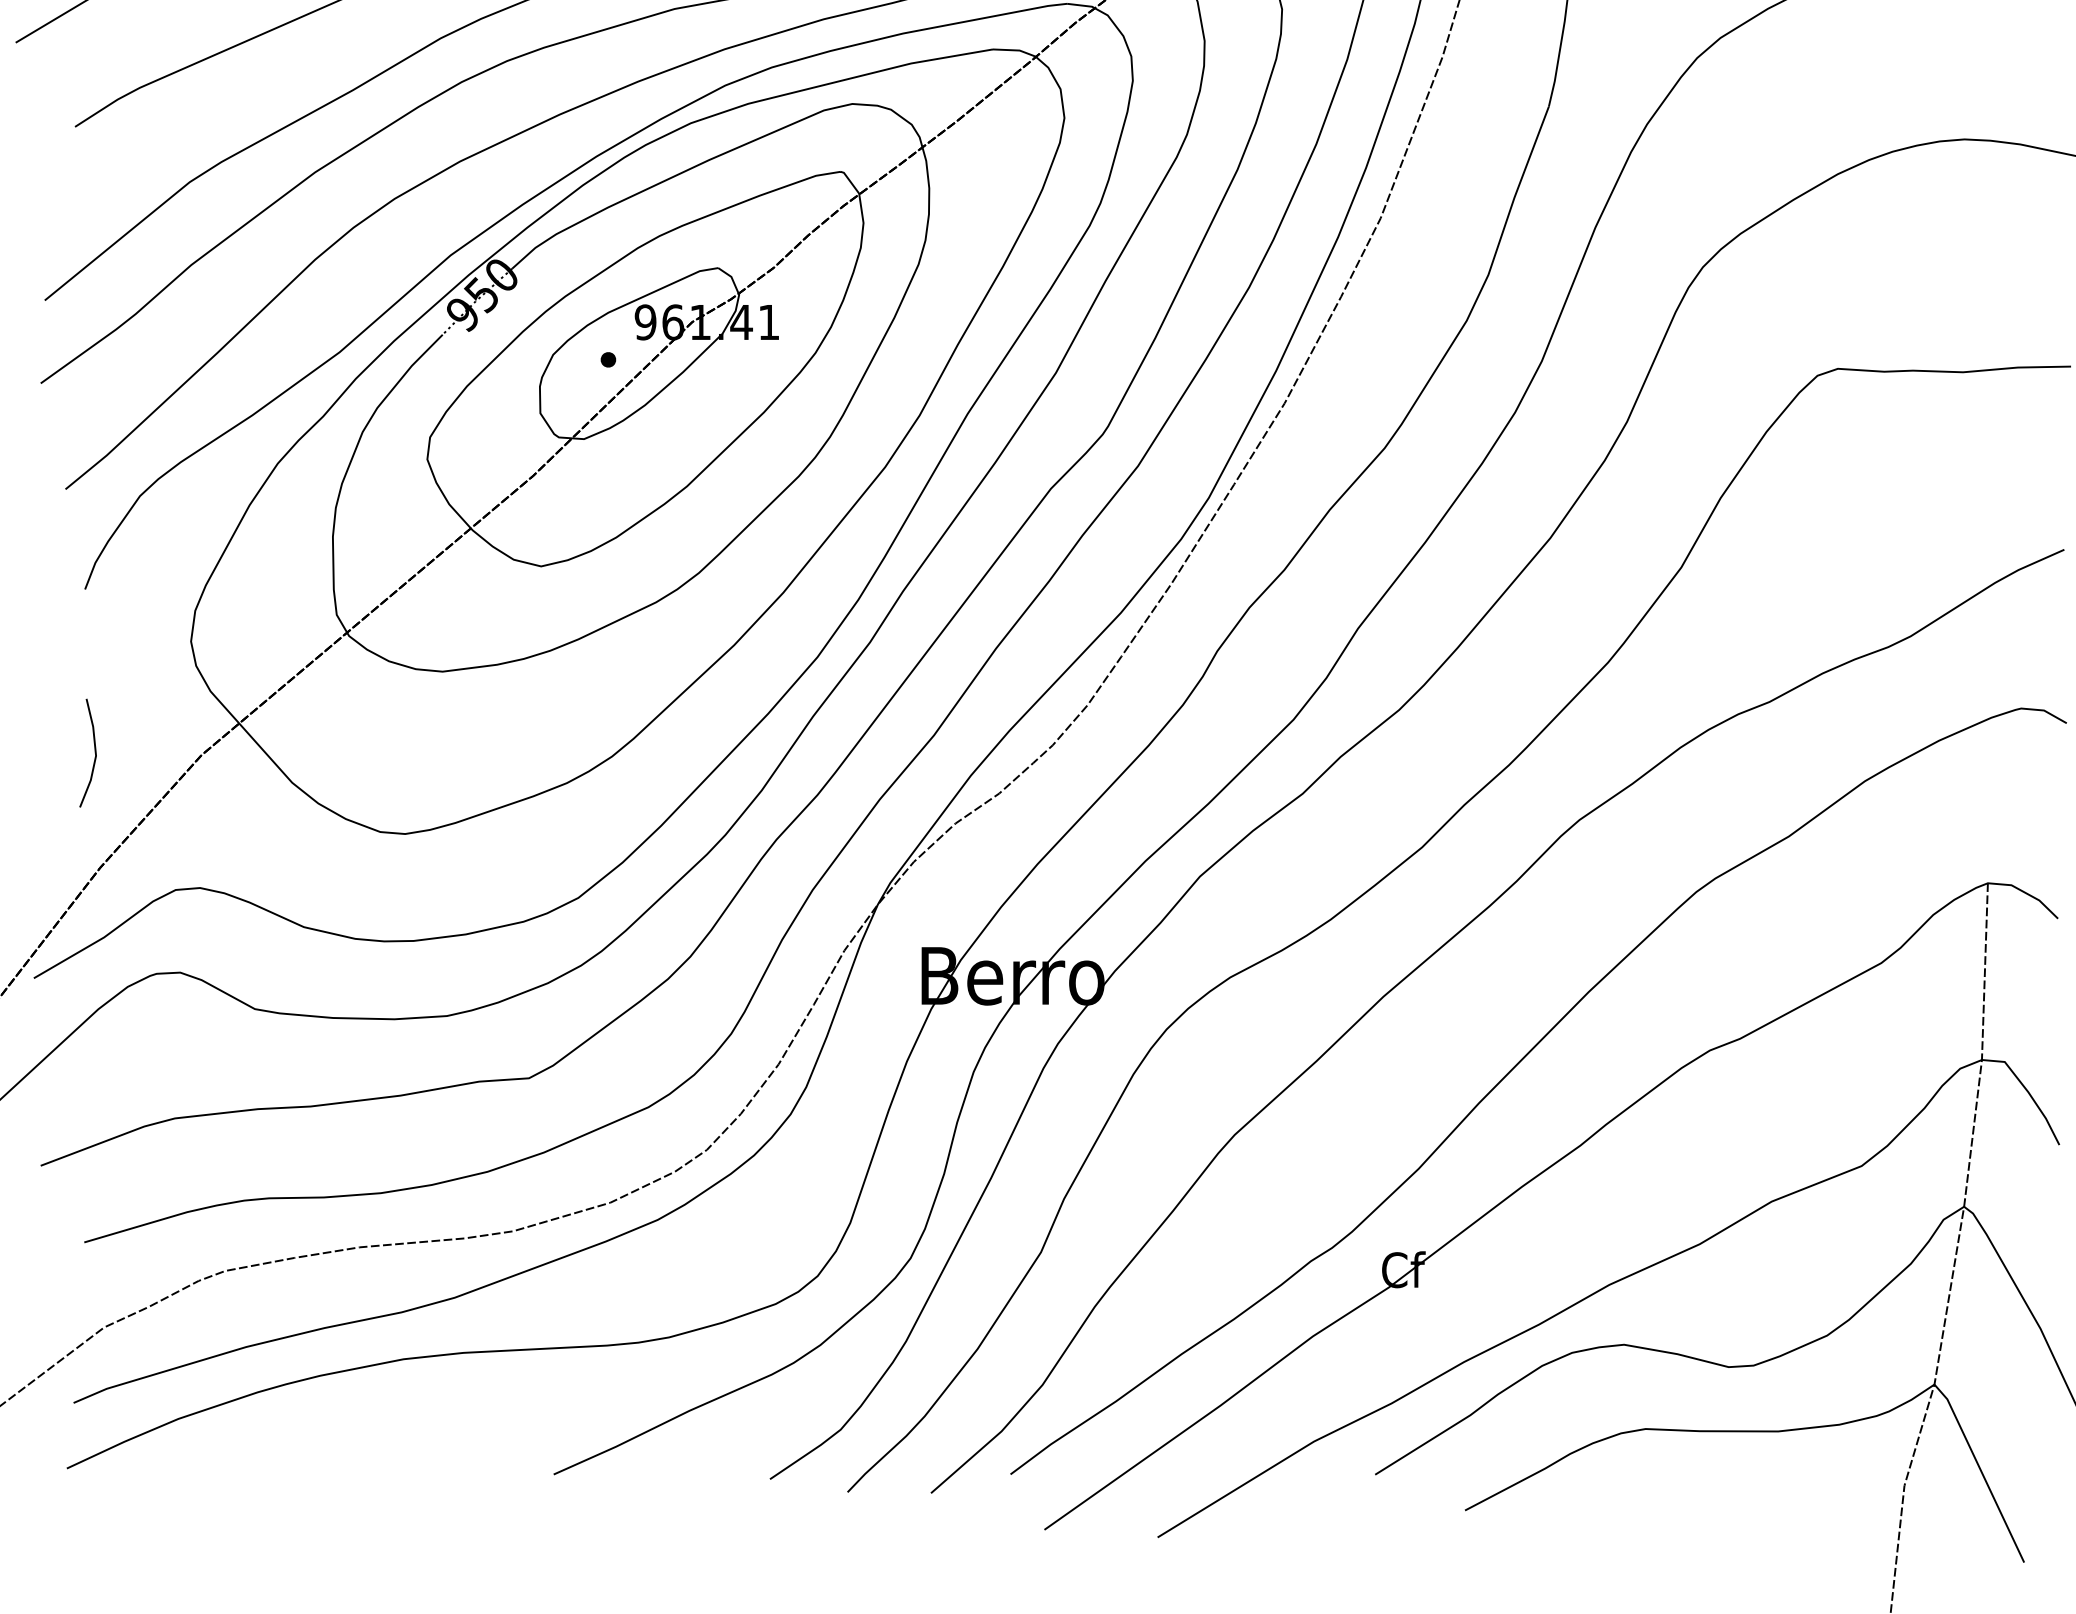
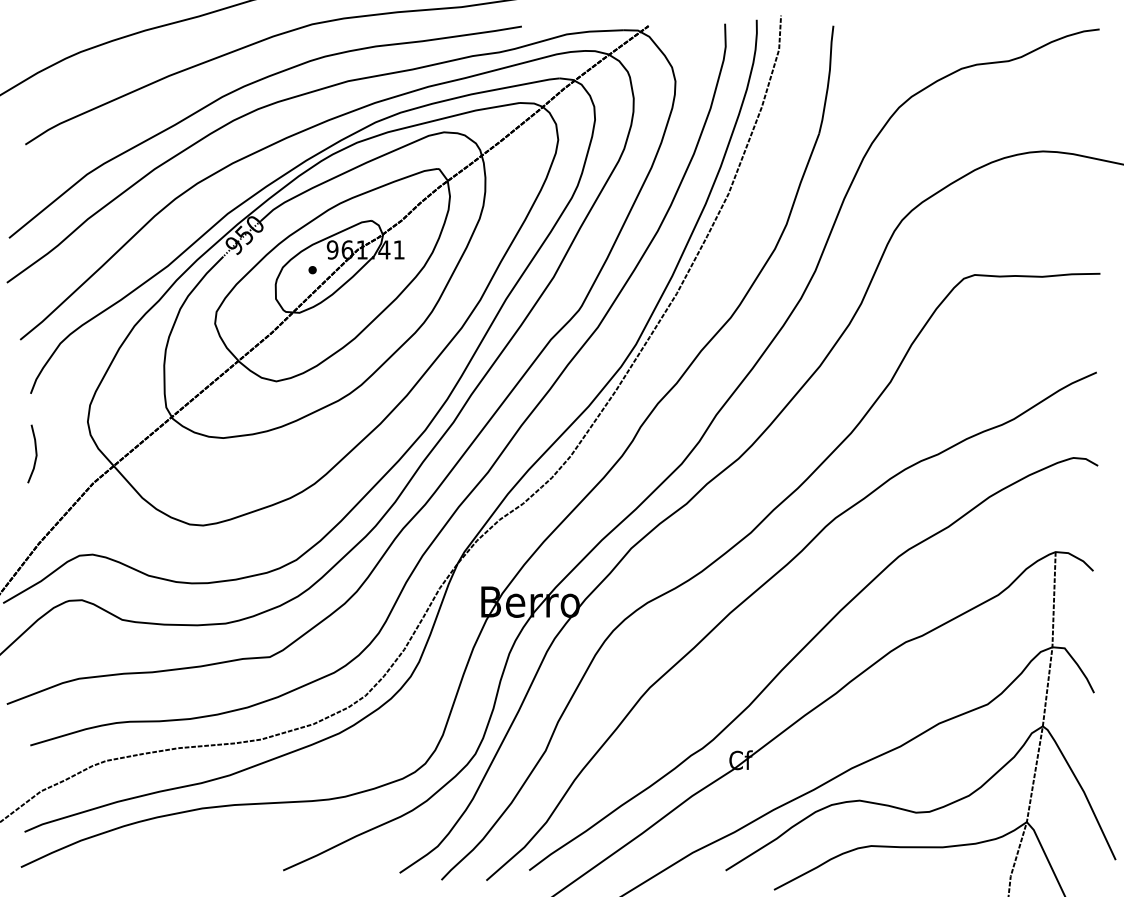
line: (93, 752) -> (35, 453), moved

